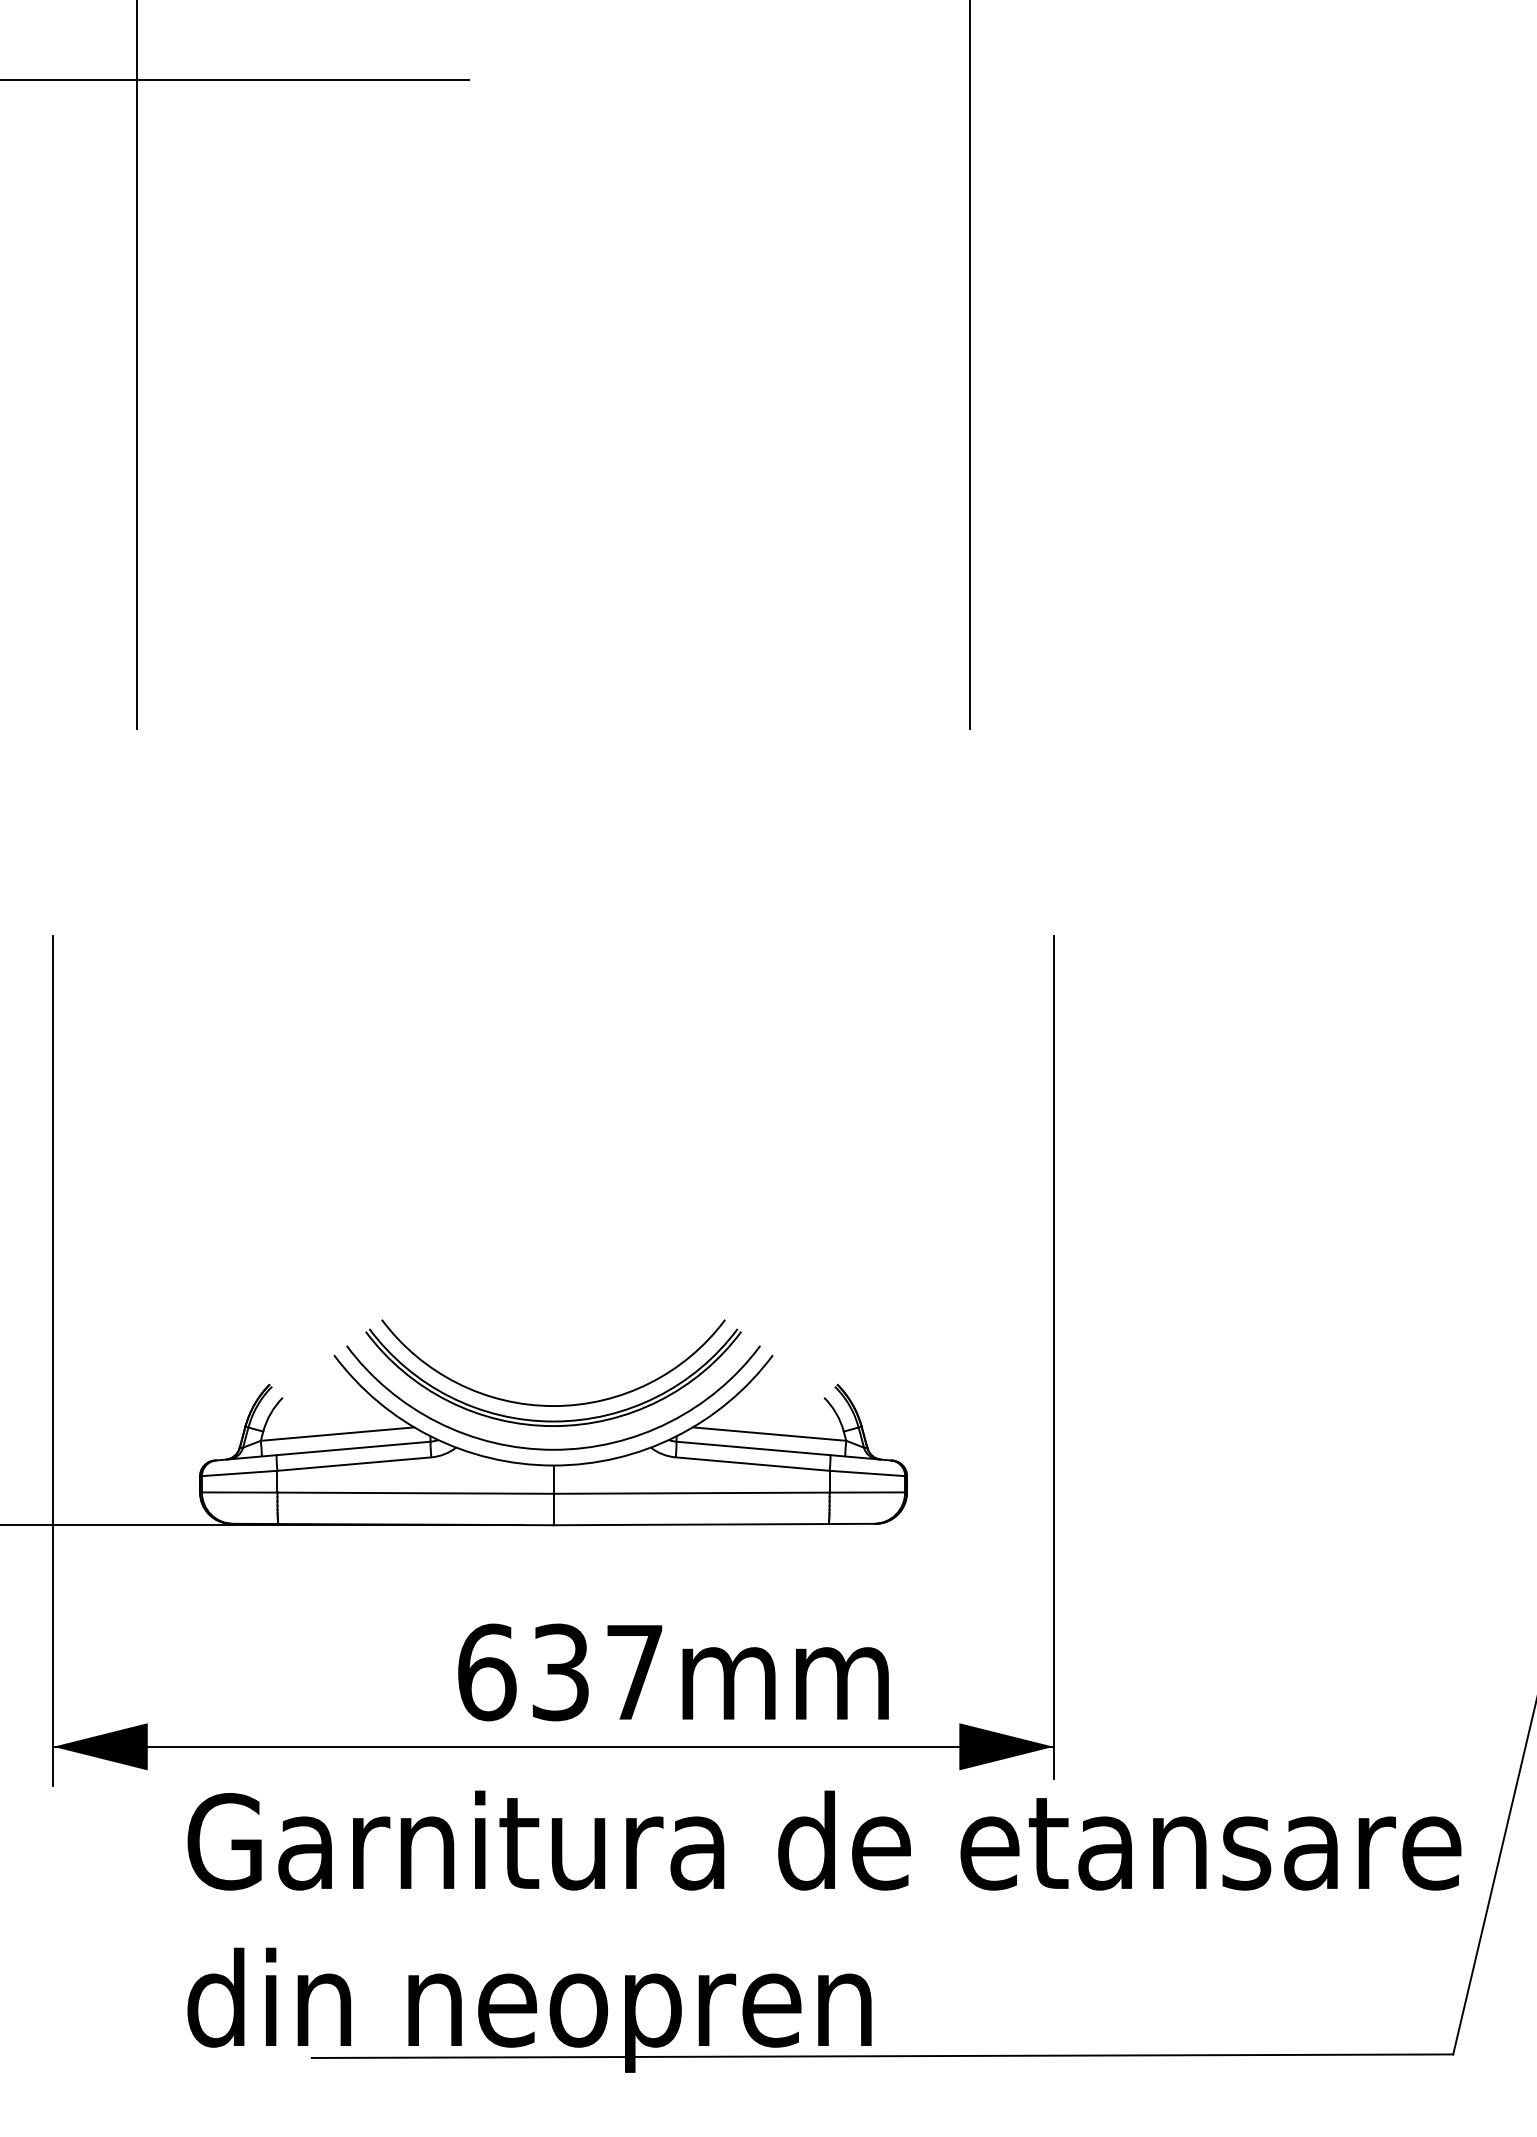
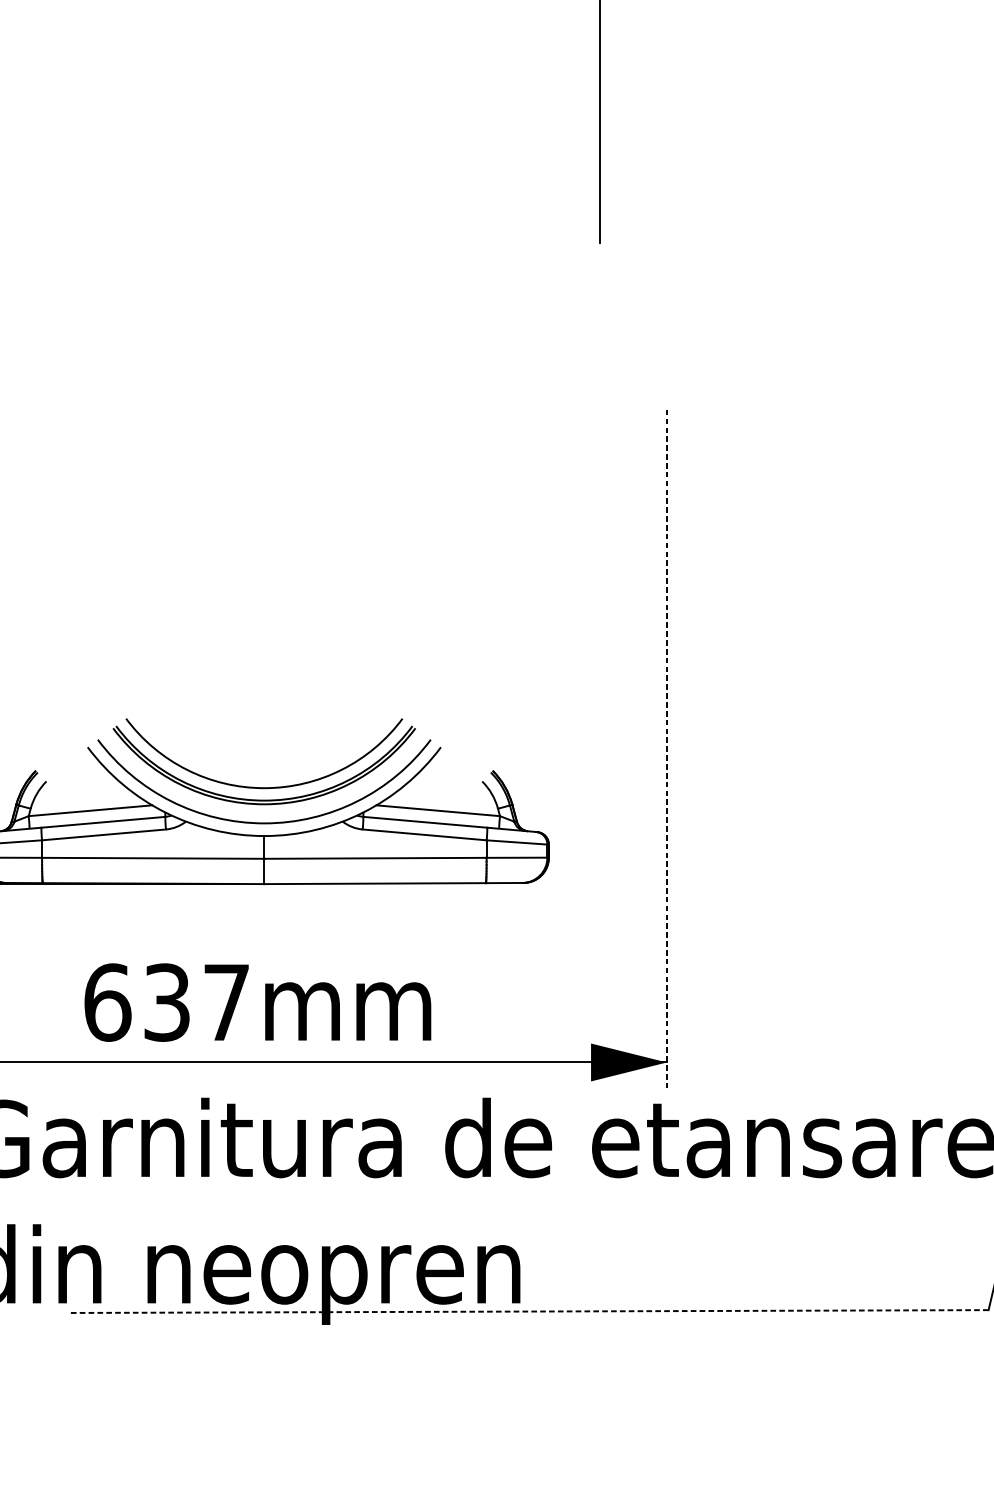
line: (1053, 1357) -> (666, 749), solid -> dashed
text: (673, 1672) -> (257, 1002), moved
line: (882, 2056) -> (529, 1311), solid -> dashed

